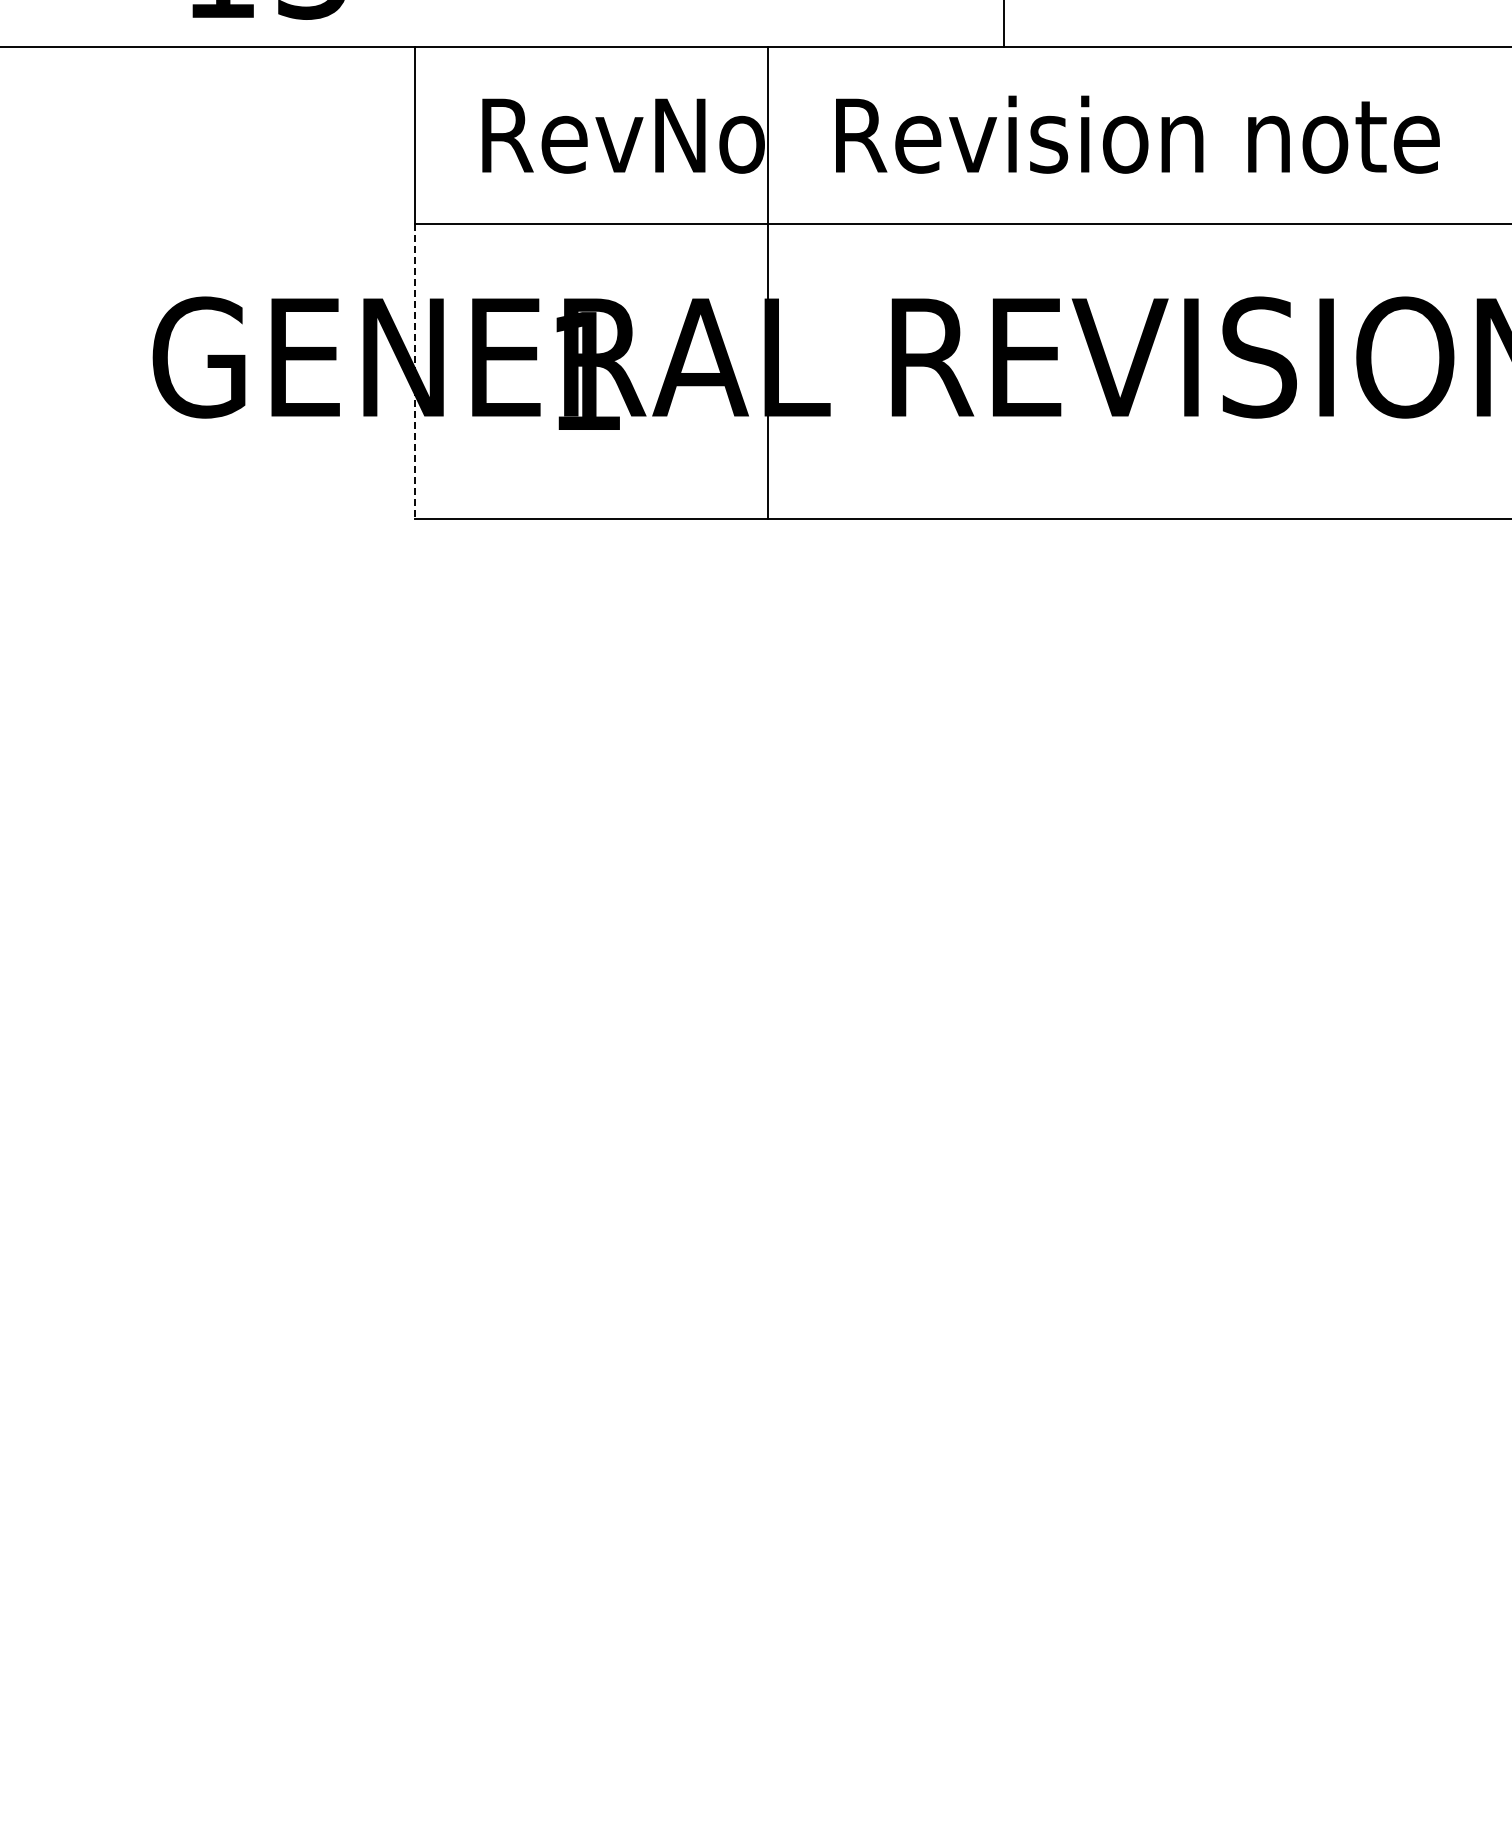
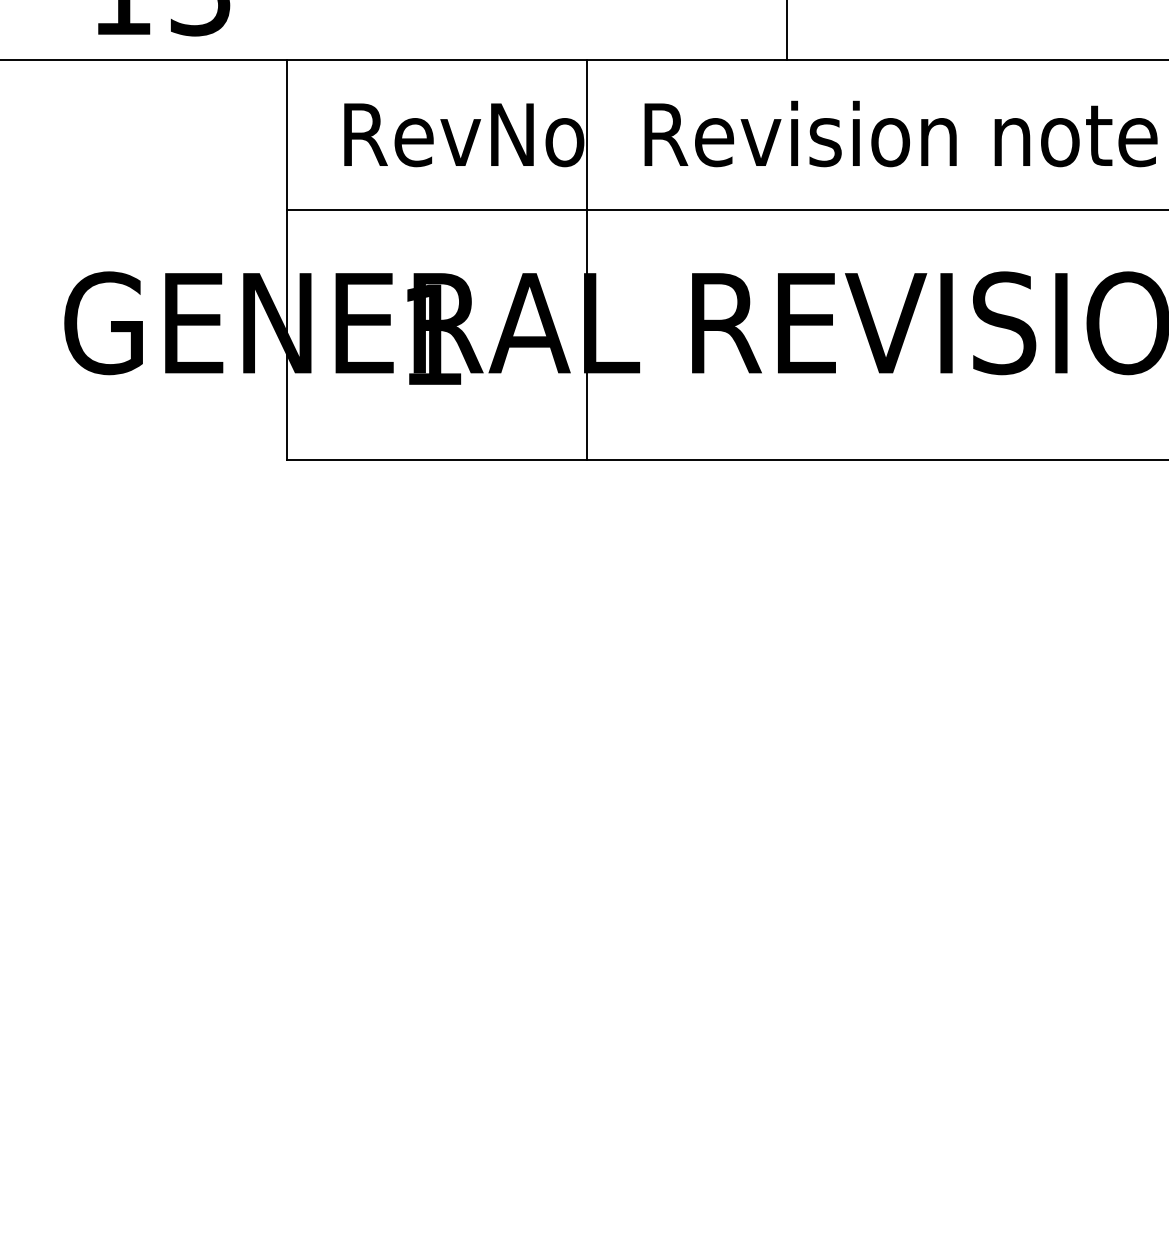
line: (414, 371) -> (286, 335), dashed -> solid

